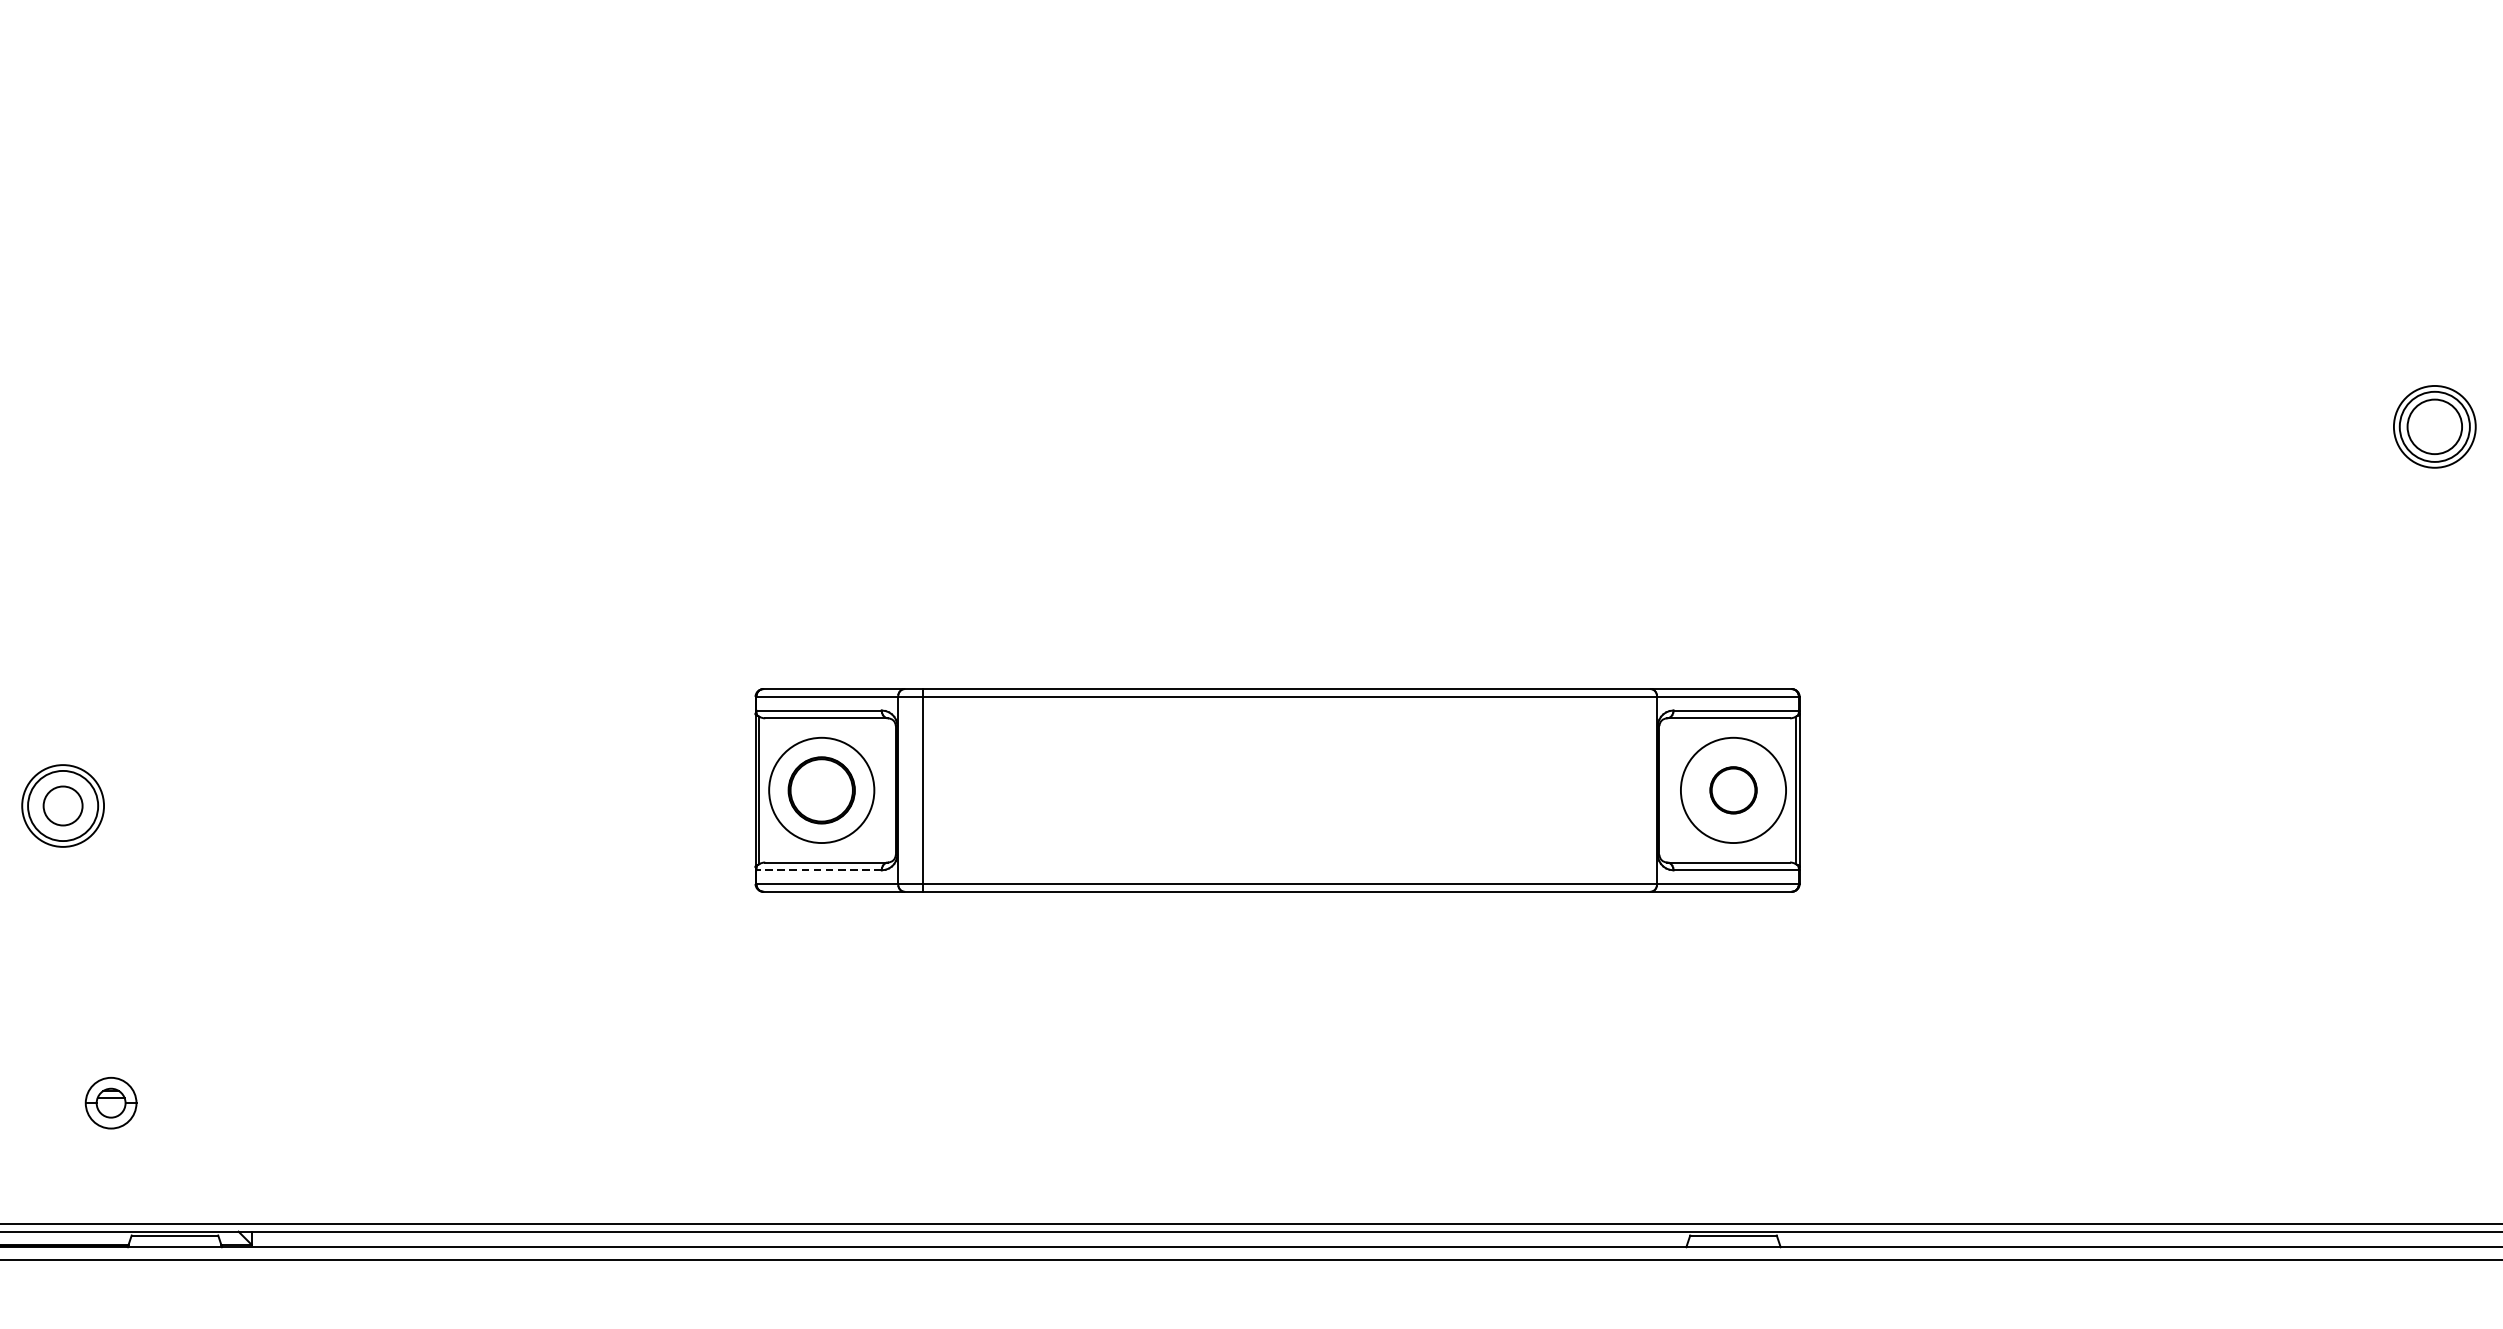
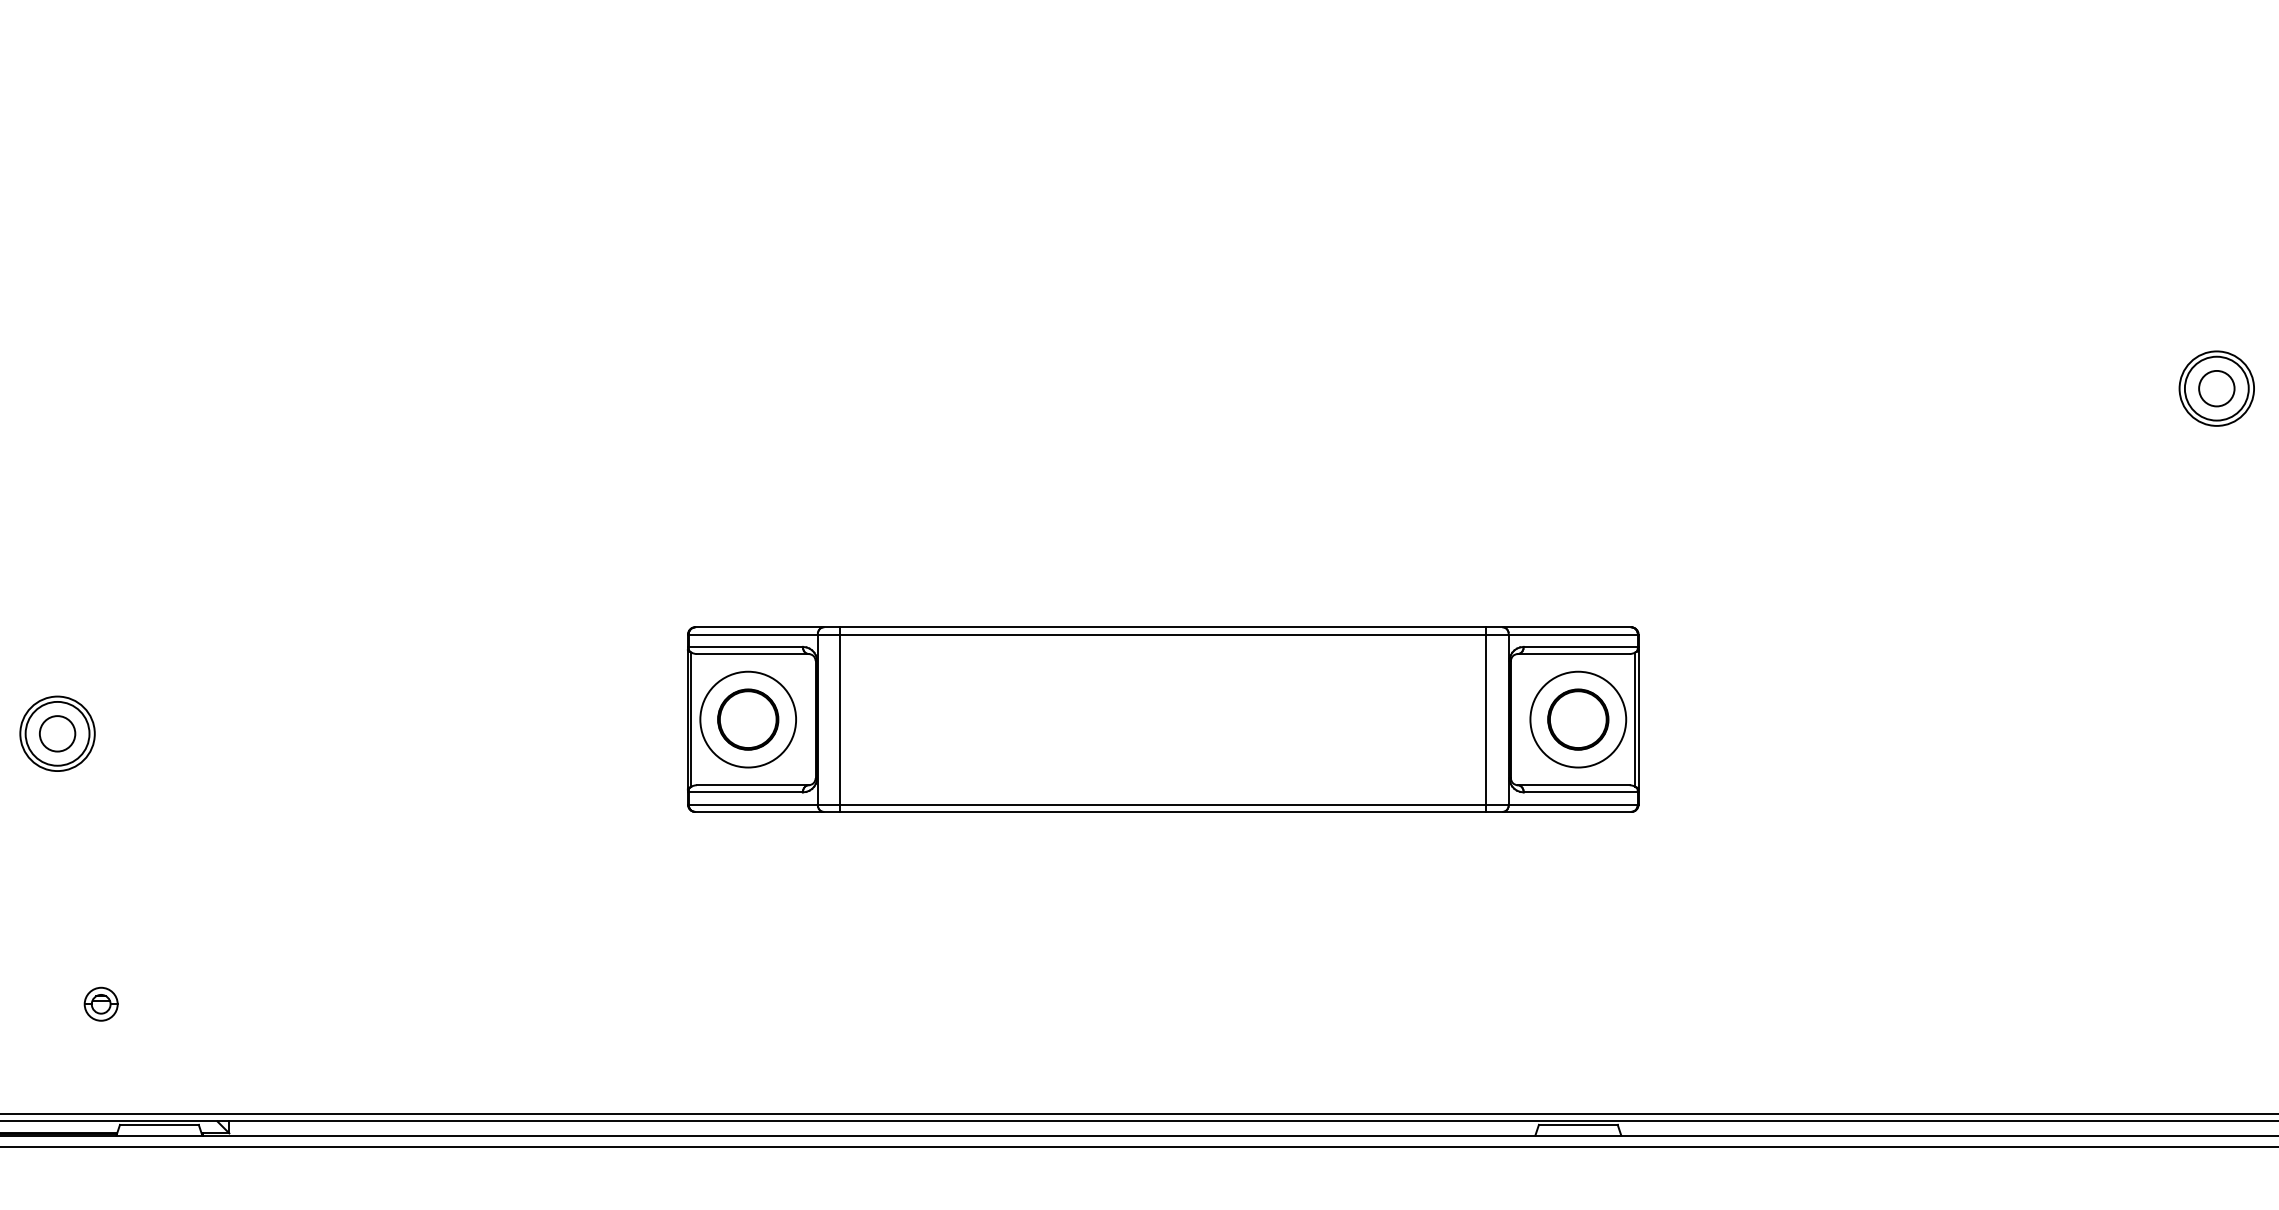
circle: (2434, 426) -> (2216, 388), size x0.71
line: (1632, 790) -> (1486, 719), added
part: (1733, 790) -> (1578, 719), size x1.43
line: (818, 870) -> (745, 792), dashed -> solid
part: (110, 1102) -> (100, 1003), size x0.71

